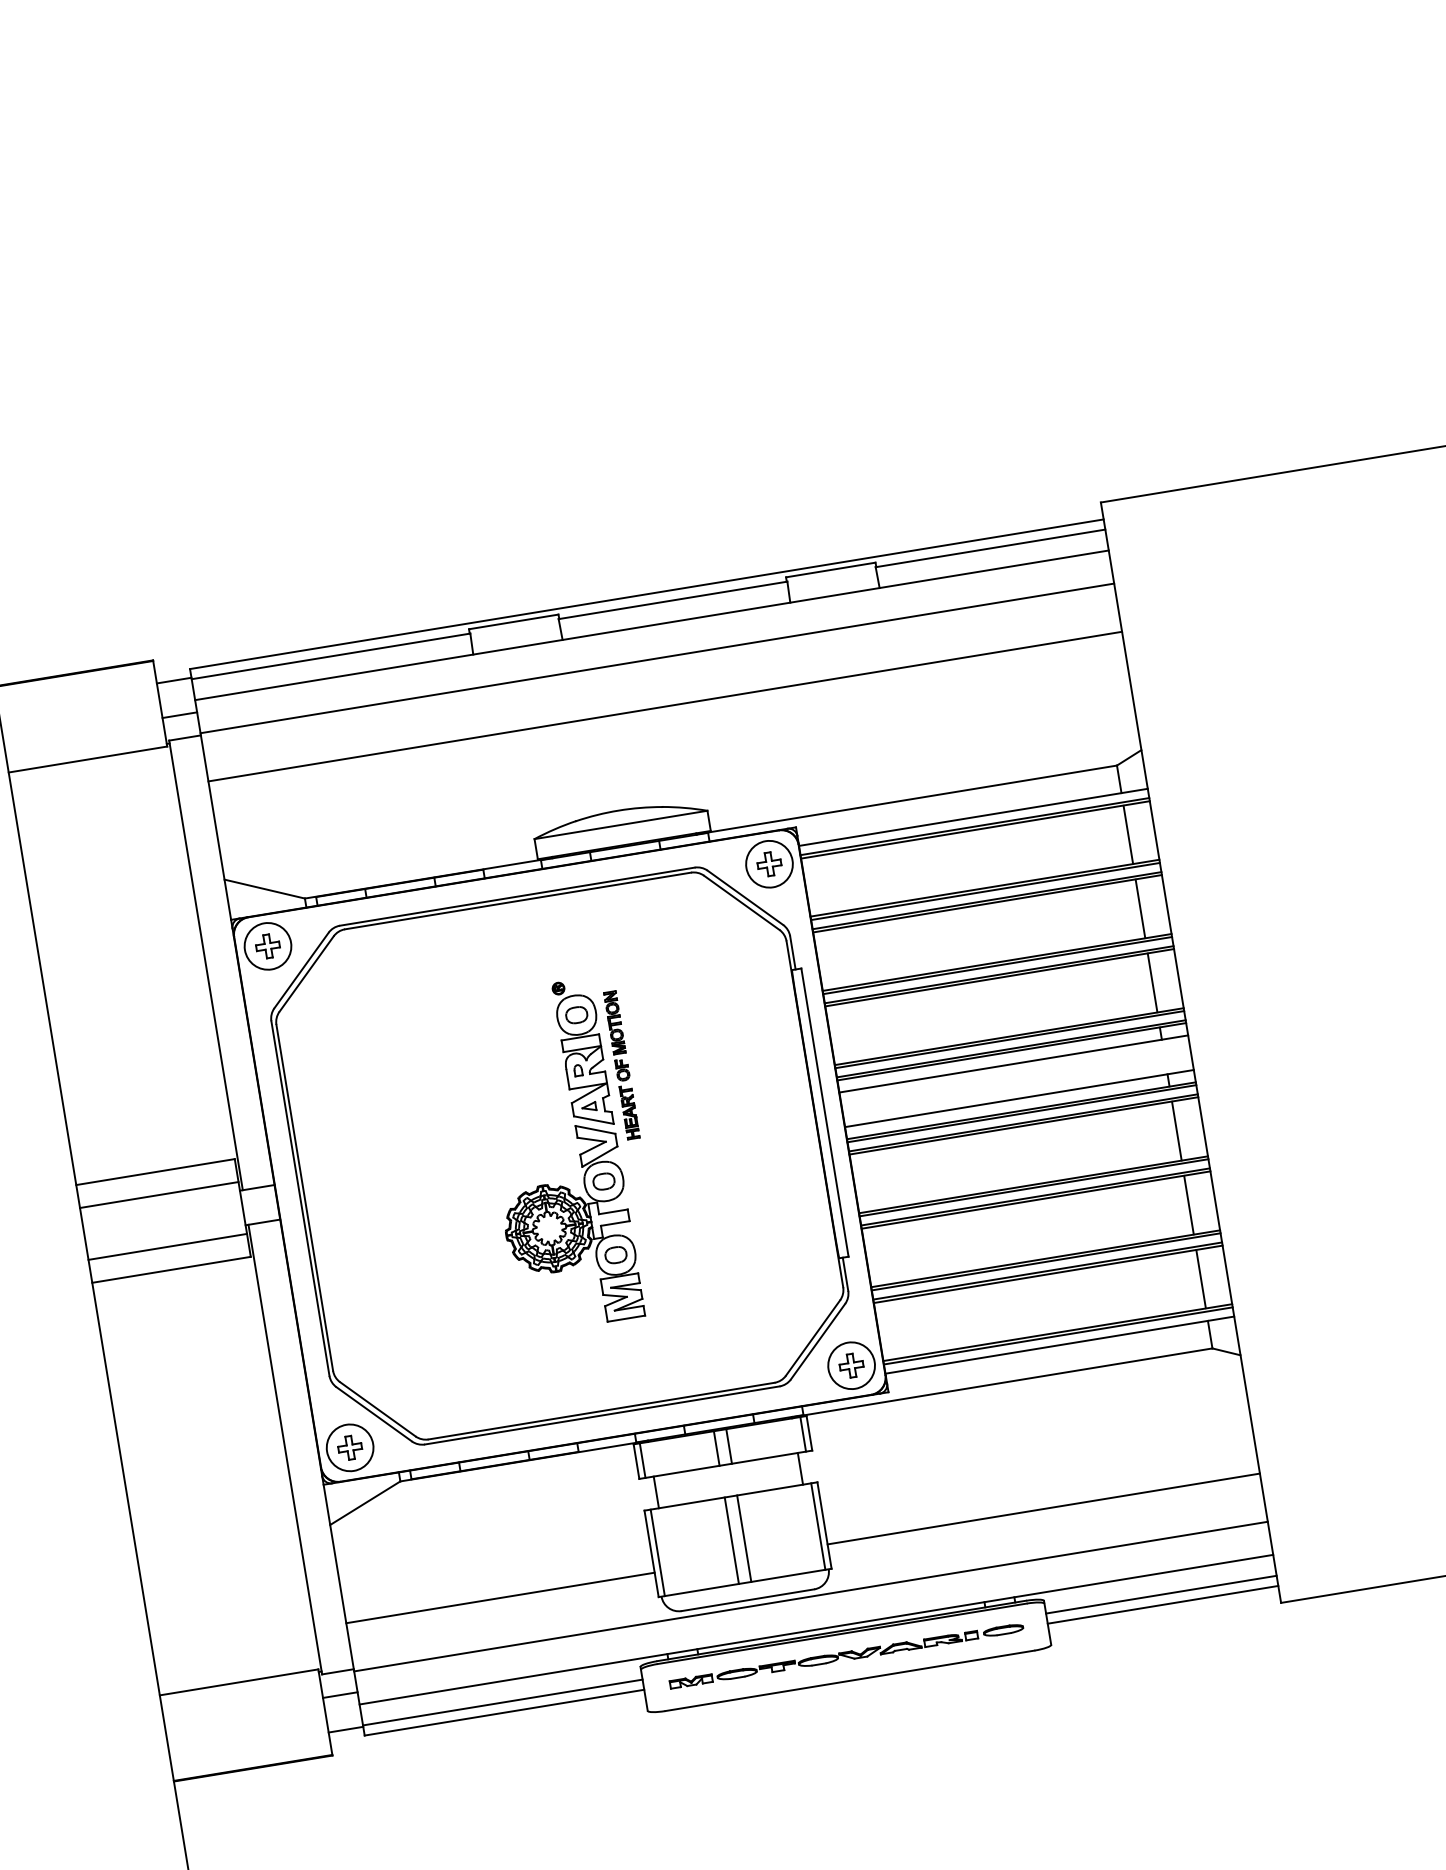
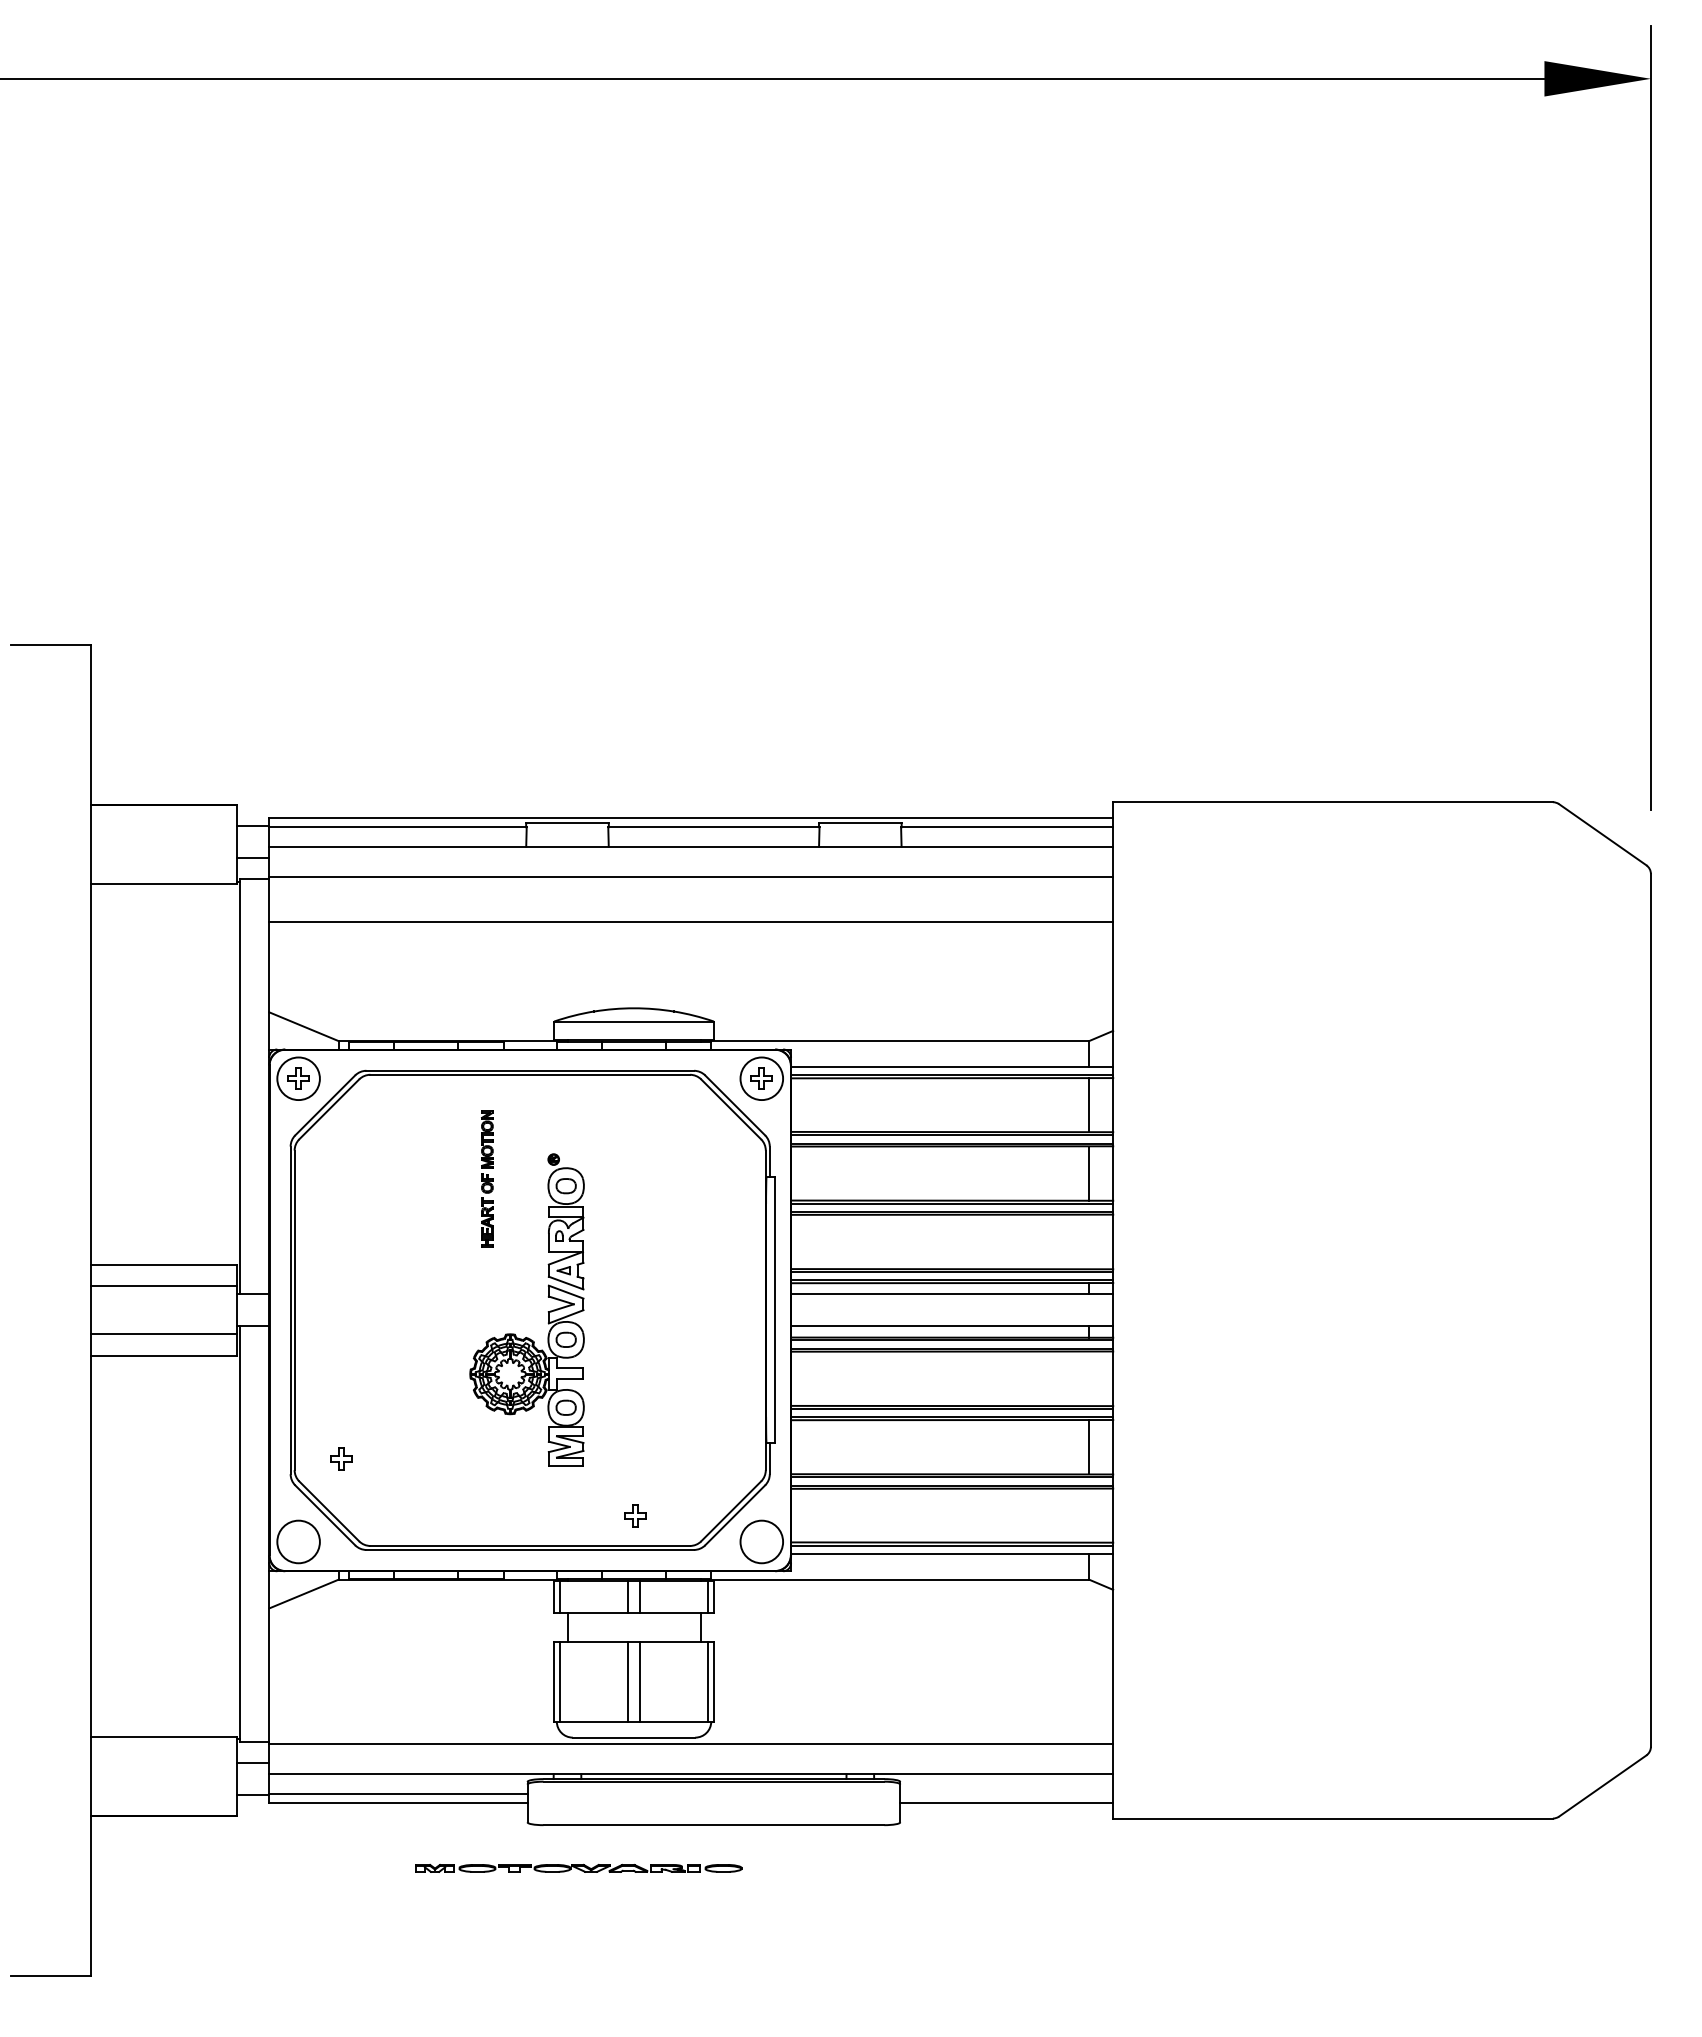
line: (1152, 982) -> (1088, 1241), removed
part: (621, 1064) -> (487, 1178), moved
line: (1176, 1130) -> (1088, 1378), removed
line: (1200, 1279) -> (1088, 1515), removed
part: (851, 1365) -> (635, 1515), moved
part: (349, 1447) -> (341, 1458), moved
line: (1043, 1509) -> (913, 1699), removed
line: (1161, 1594) -> (1006, 1793), removed
line: (500, 1598) -> (411, 1699), removed
part: (846, 1655) -> (578, 1867), moved

